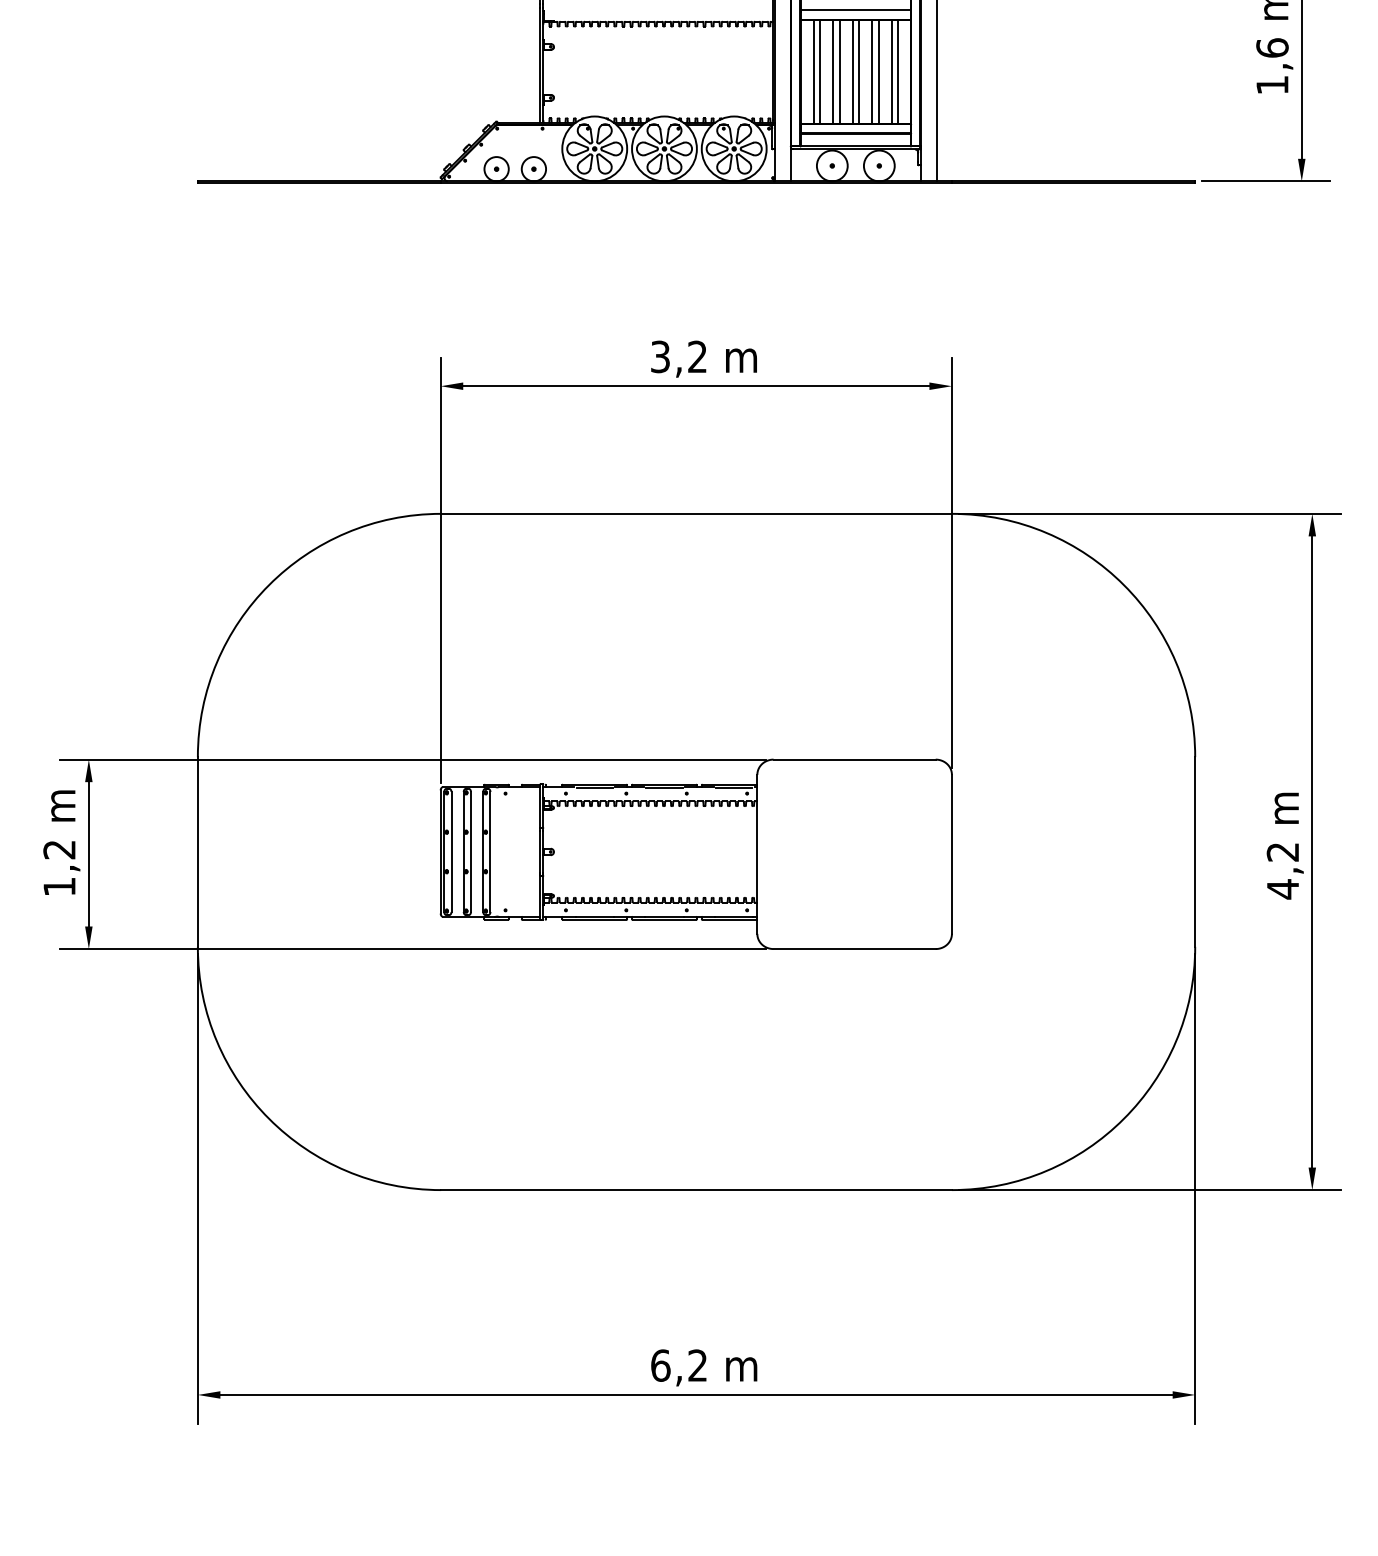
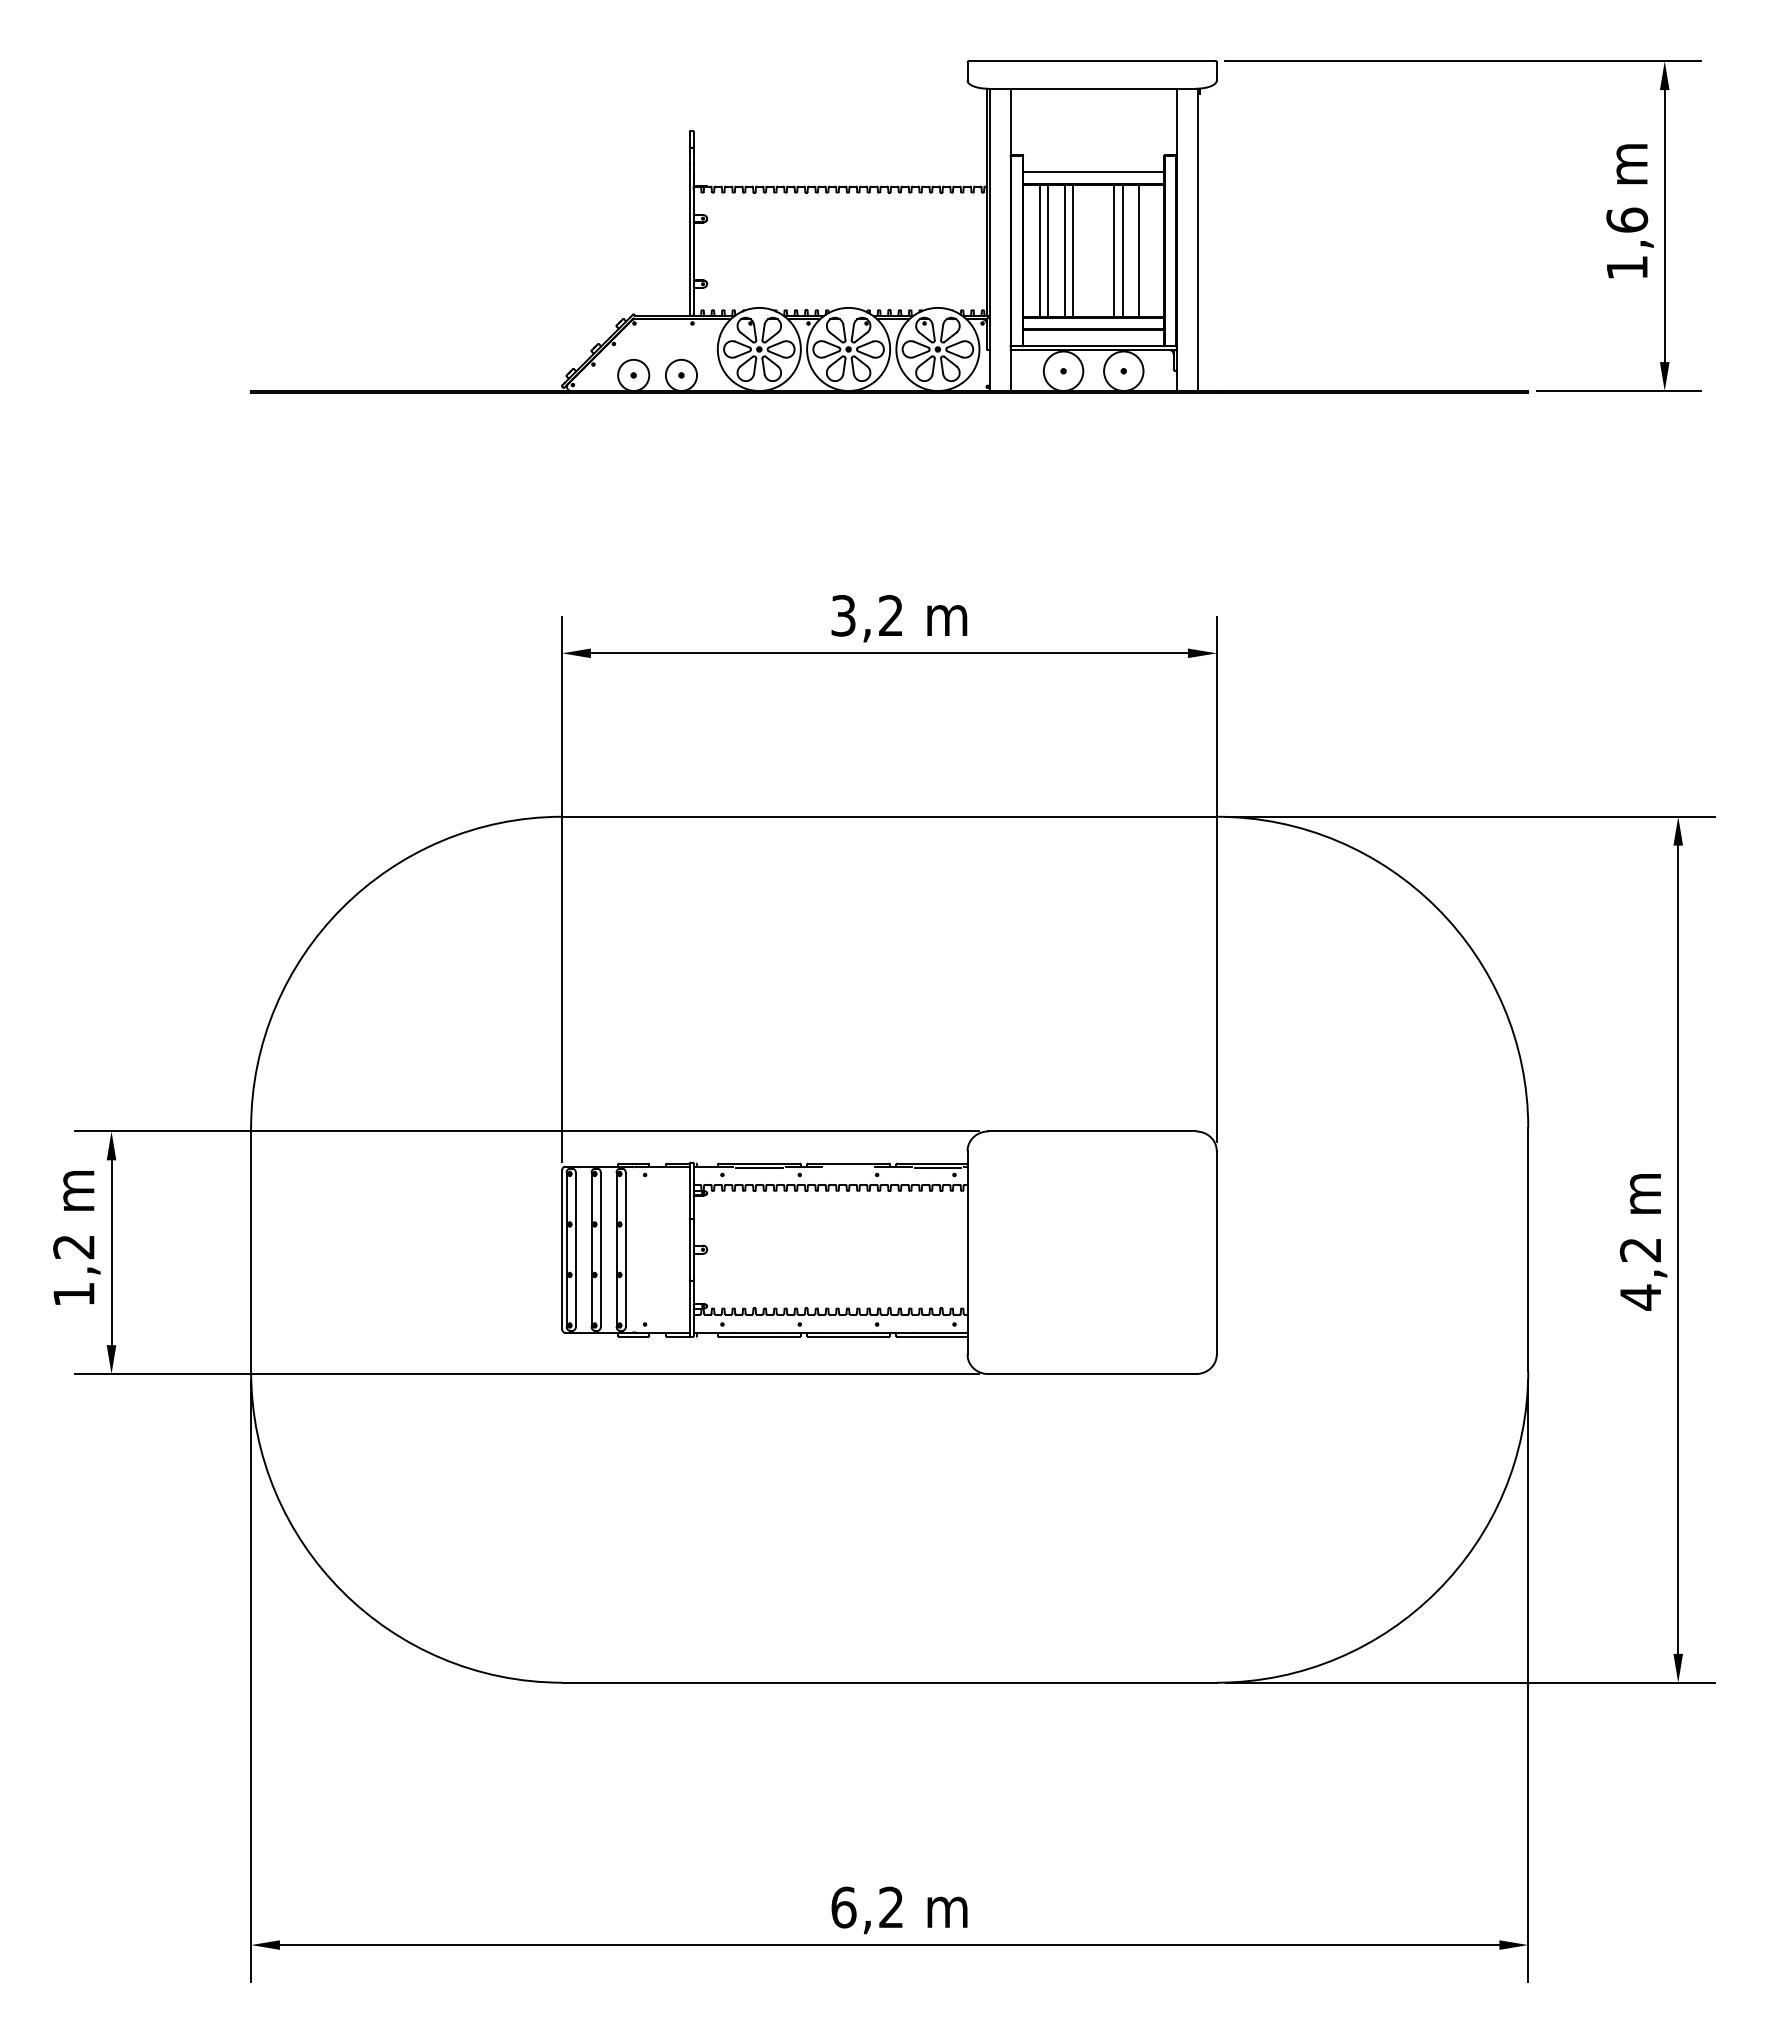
line: (852, 71) -> (1089, 250), removed
line: (858, 71) -> (1097, 250), removed
line: (897, 71) -> (1147, 250), removed
line: (664, 787) -> (848, 1167), removed

